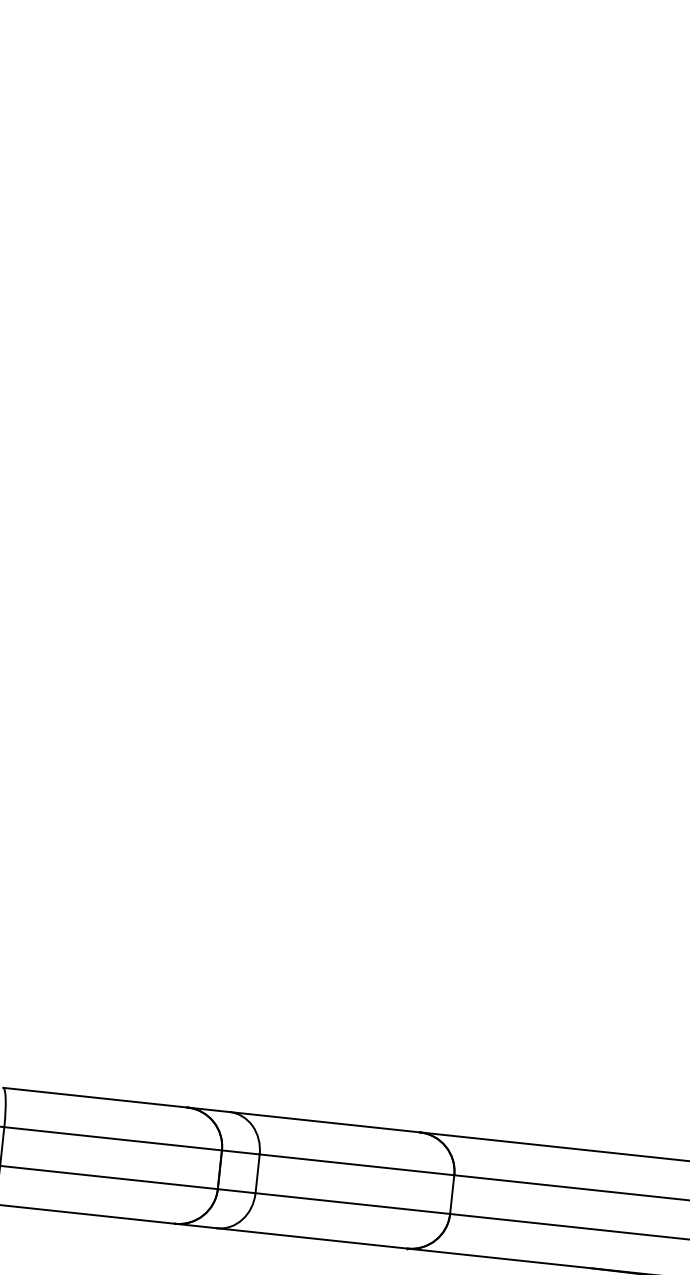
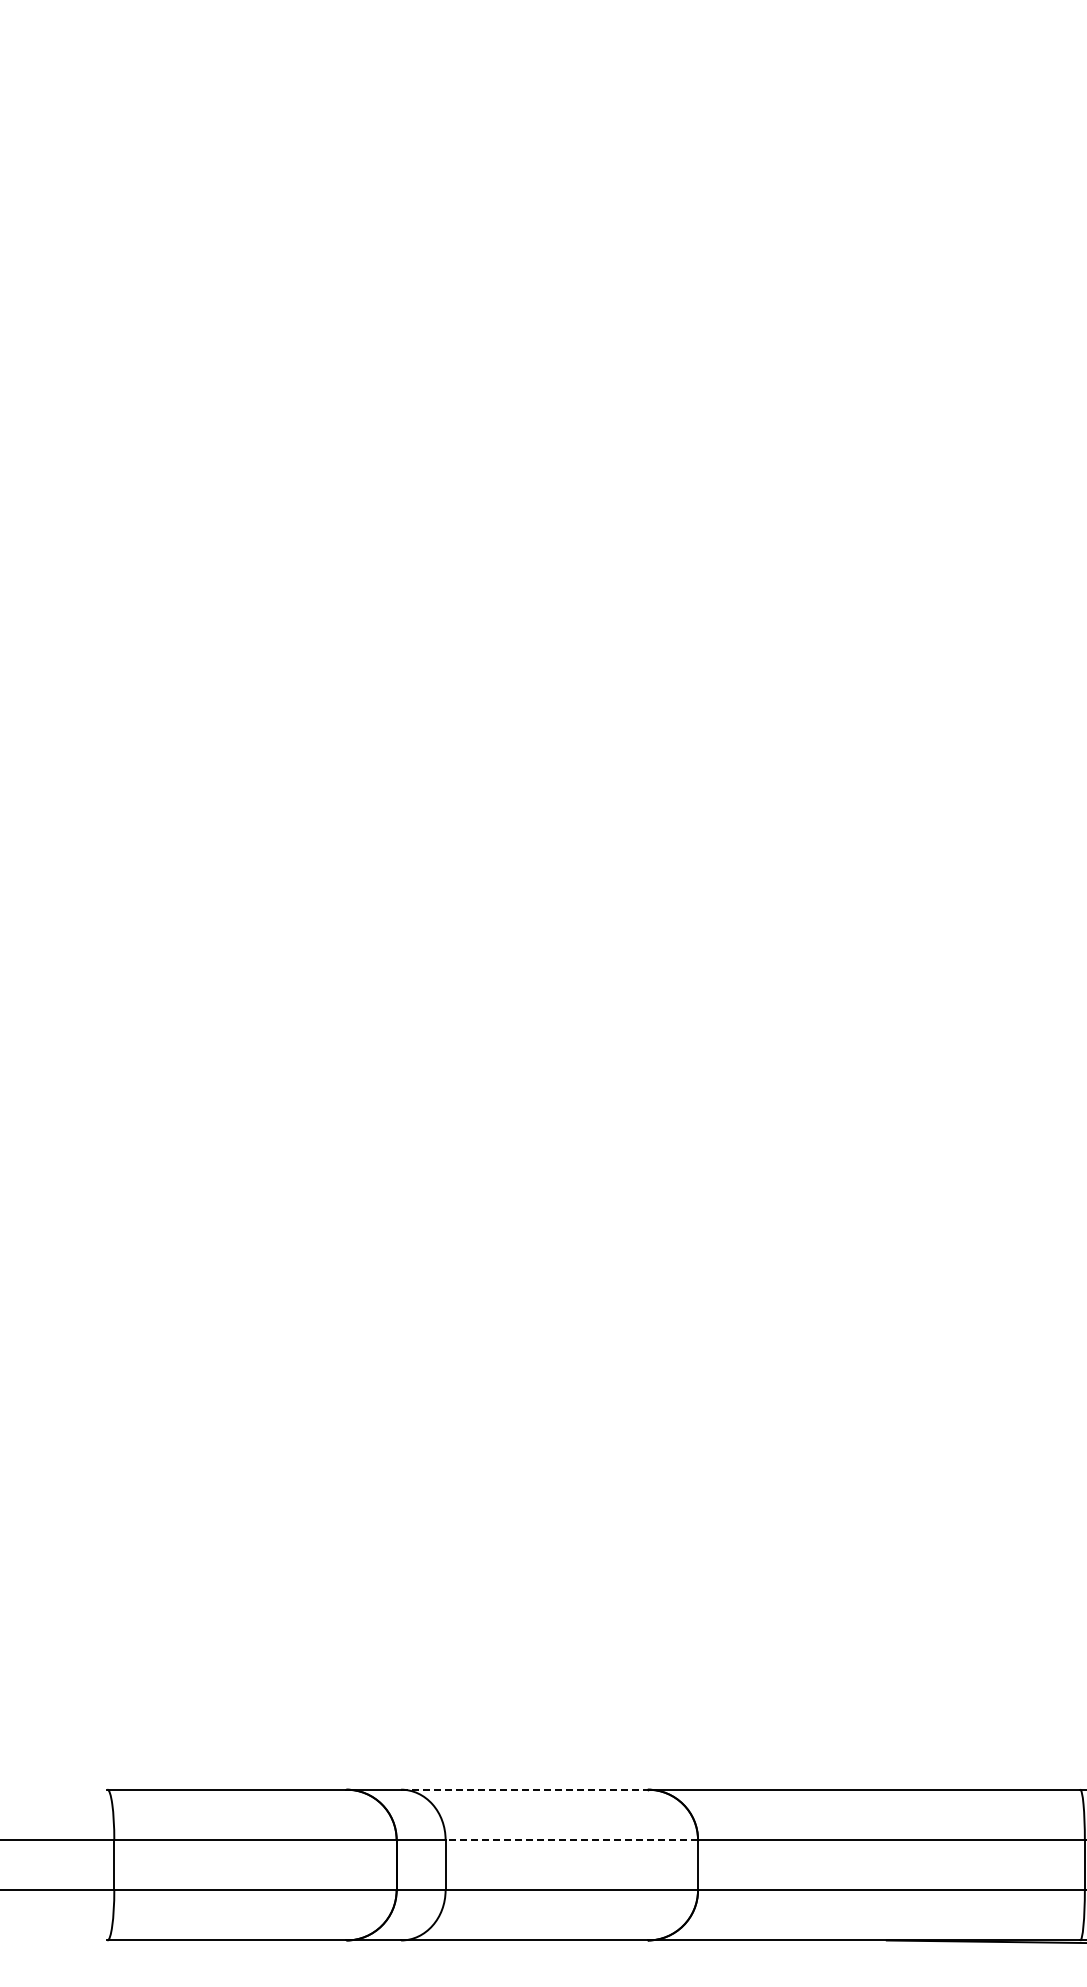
line: (324, 1122) -> (524, 1789), solid -> dashed
line: (356, 1164) -> (571, 1839), solid -> dashed

